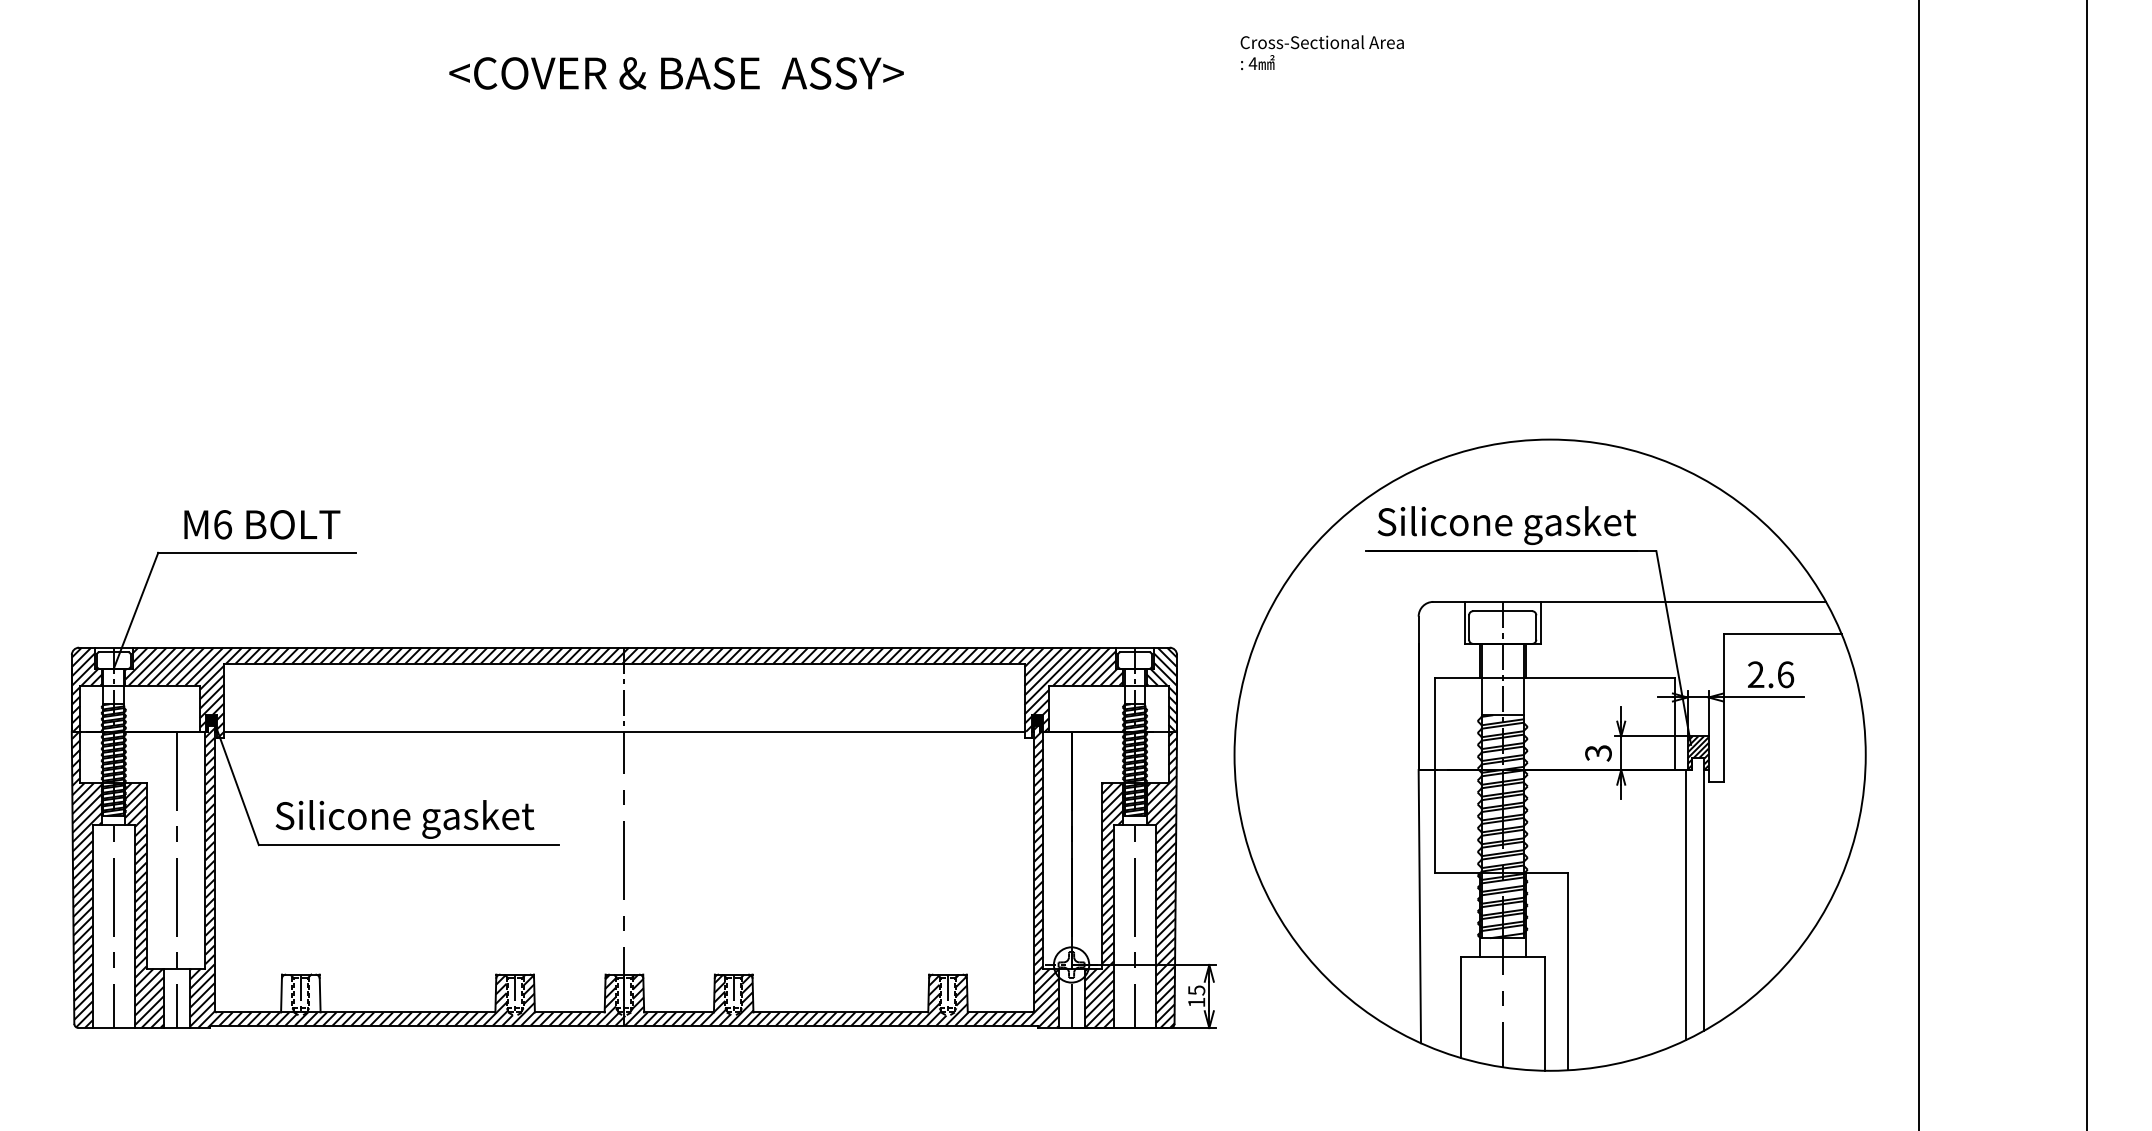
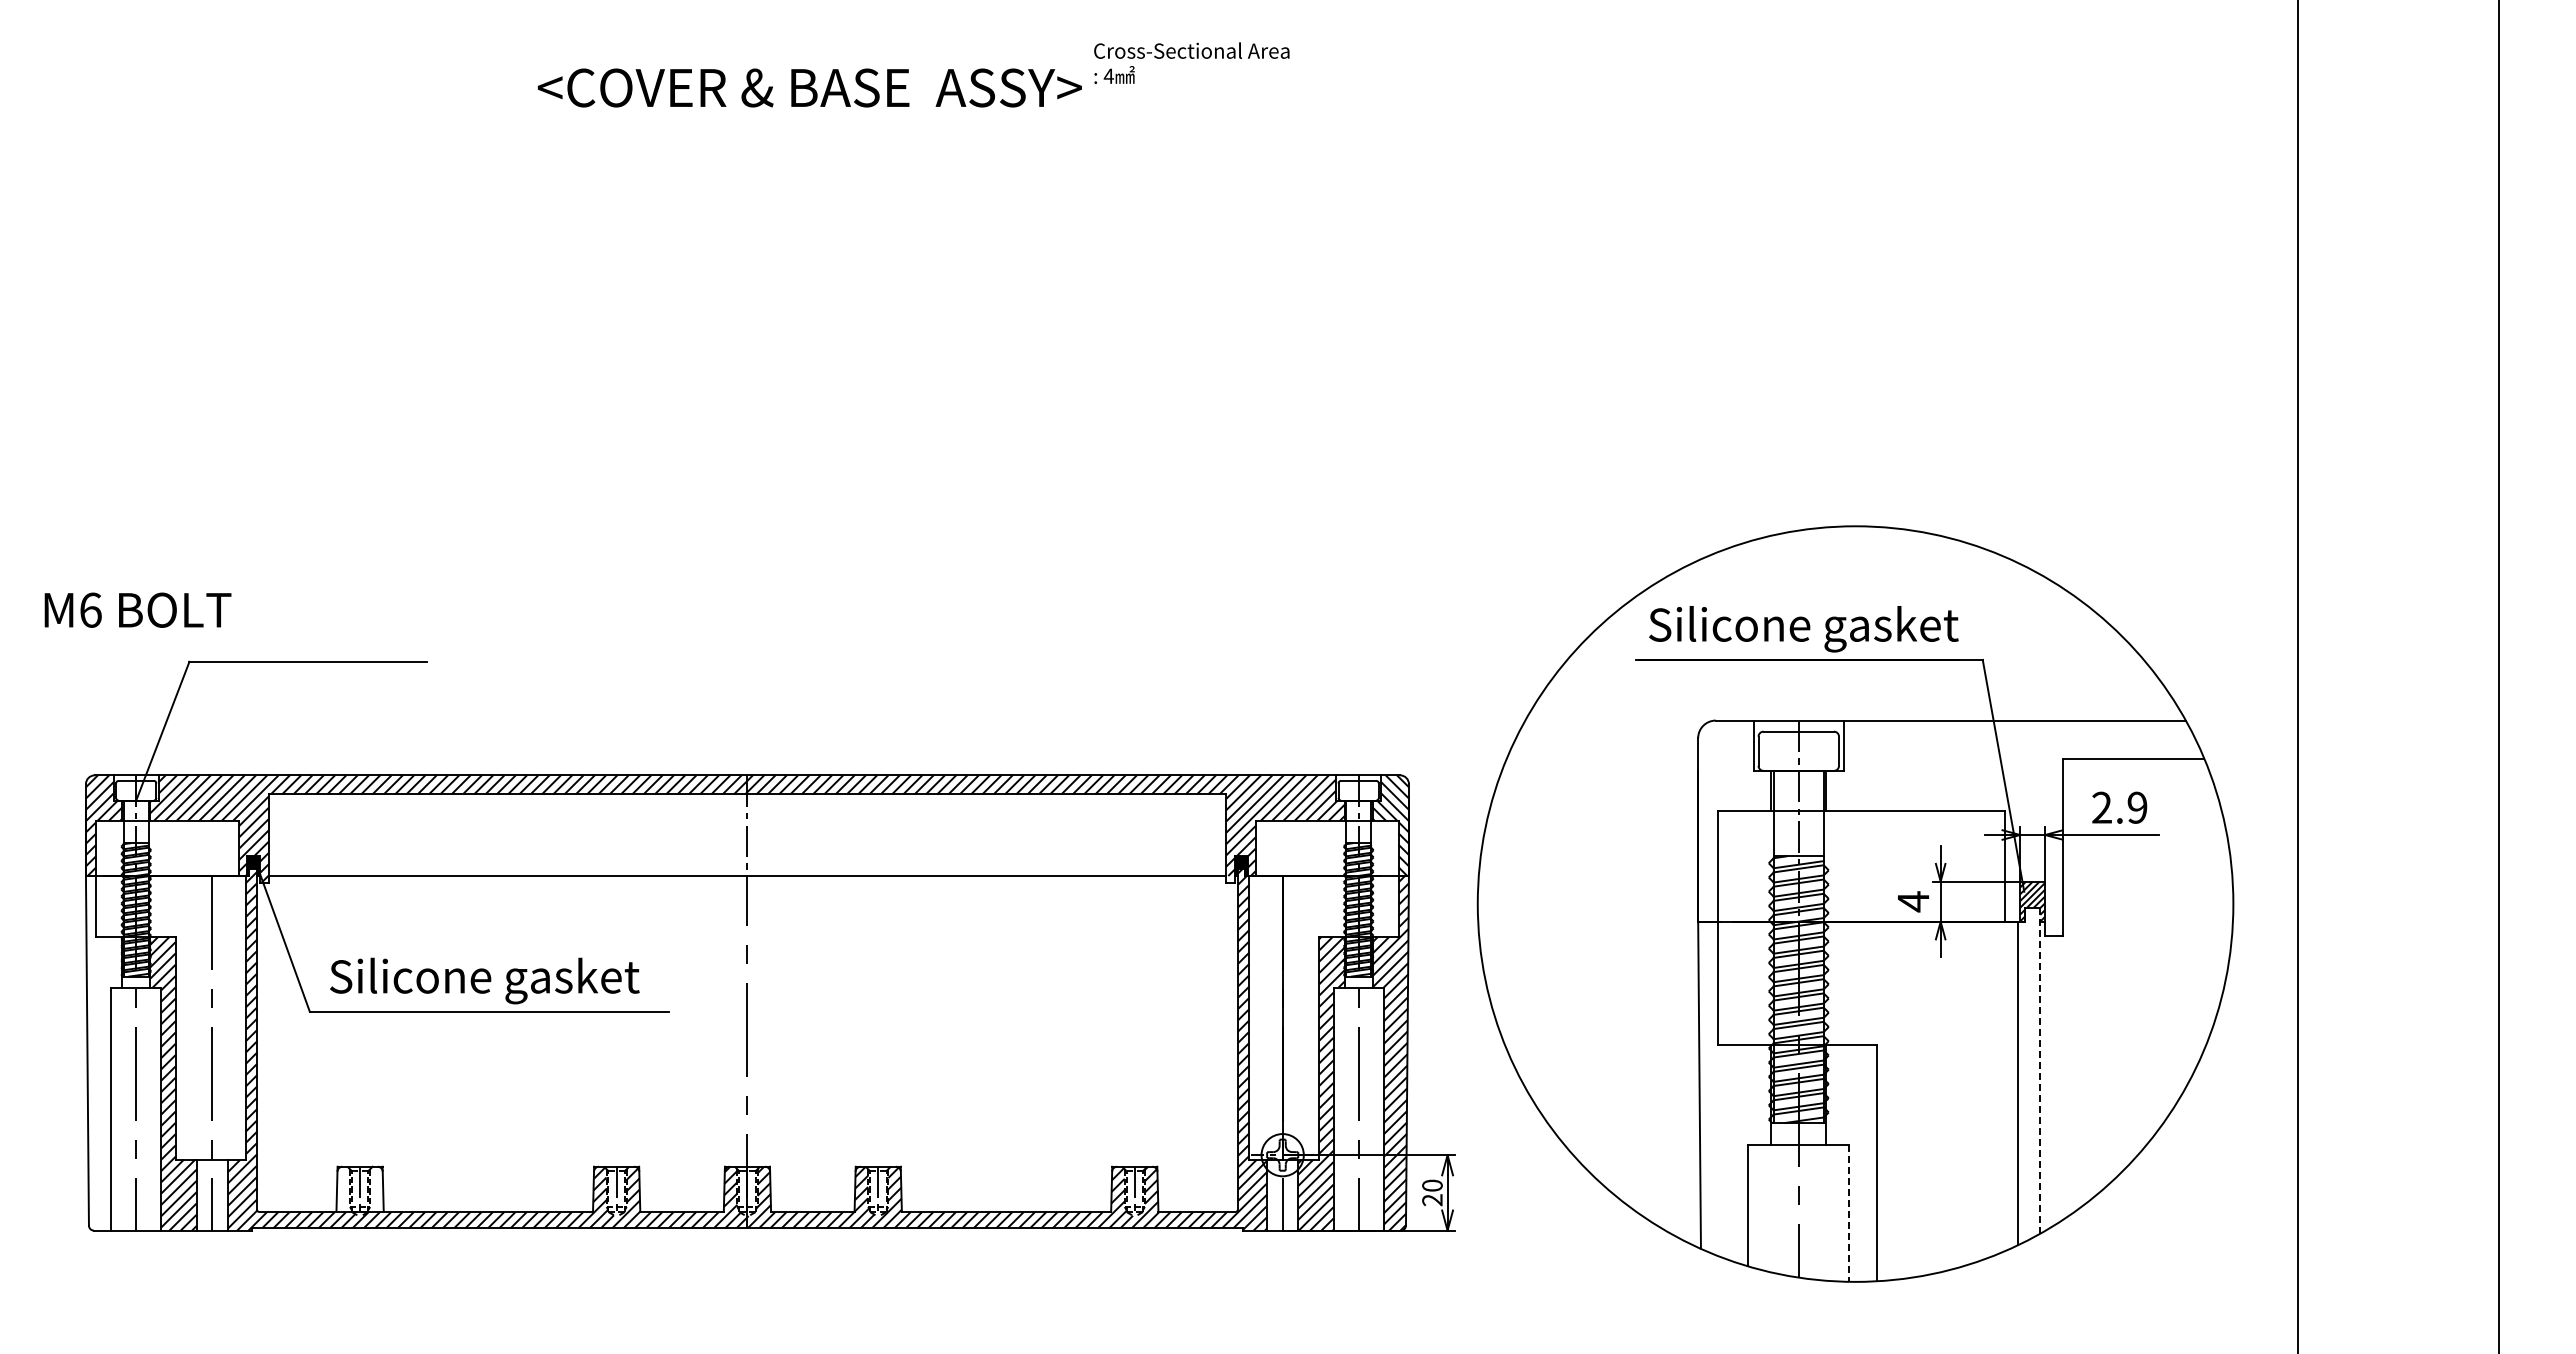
text: (1322, 52) -> (1191, 62), moved
text: (261, 524) -> (137, 609), moved
text: (1785, 674) -> (2137, 807), 2.6 -> 2.9
text: (1598, 753) -> (1913, 901), 3 -> 4
hatch: (87, 879) -> (104, 1052), removed
line: (1704, 894) -> (2040, 1070), solid -> dashed
text: (1196, 996) -> (1432, 1192), 15 -> 20
line: (1545, 1013) -> (1849, 1213), solid -> dashed

